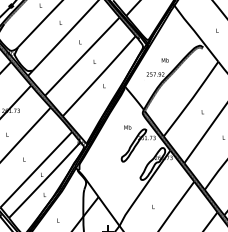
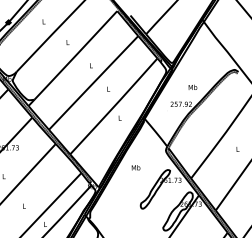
text: (127, 127) -> (135, 167), moved

